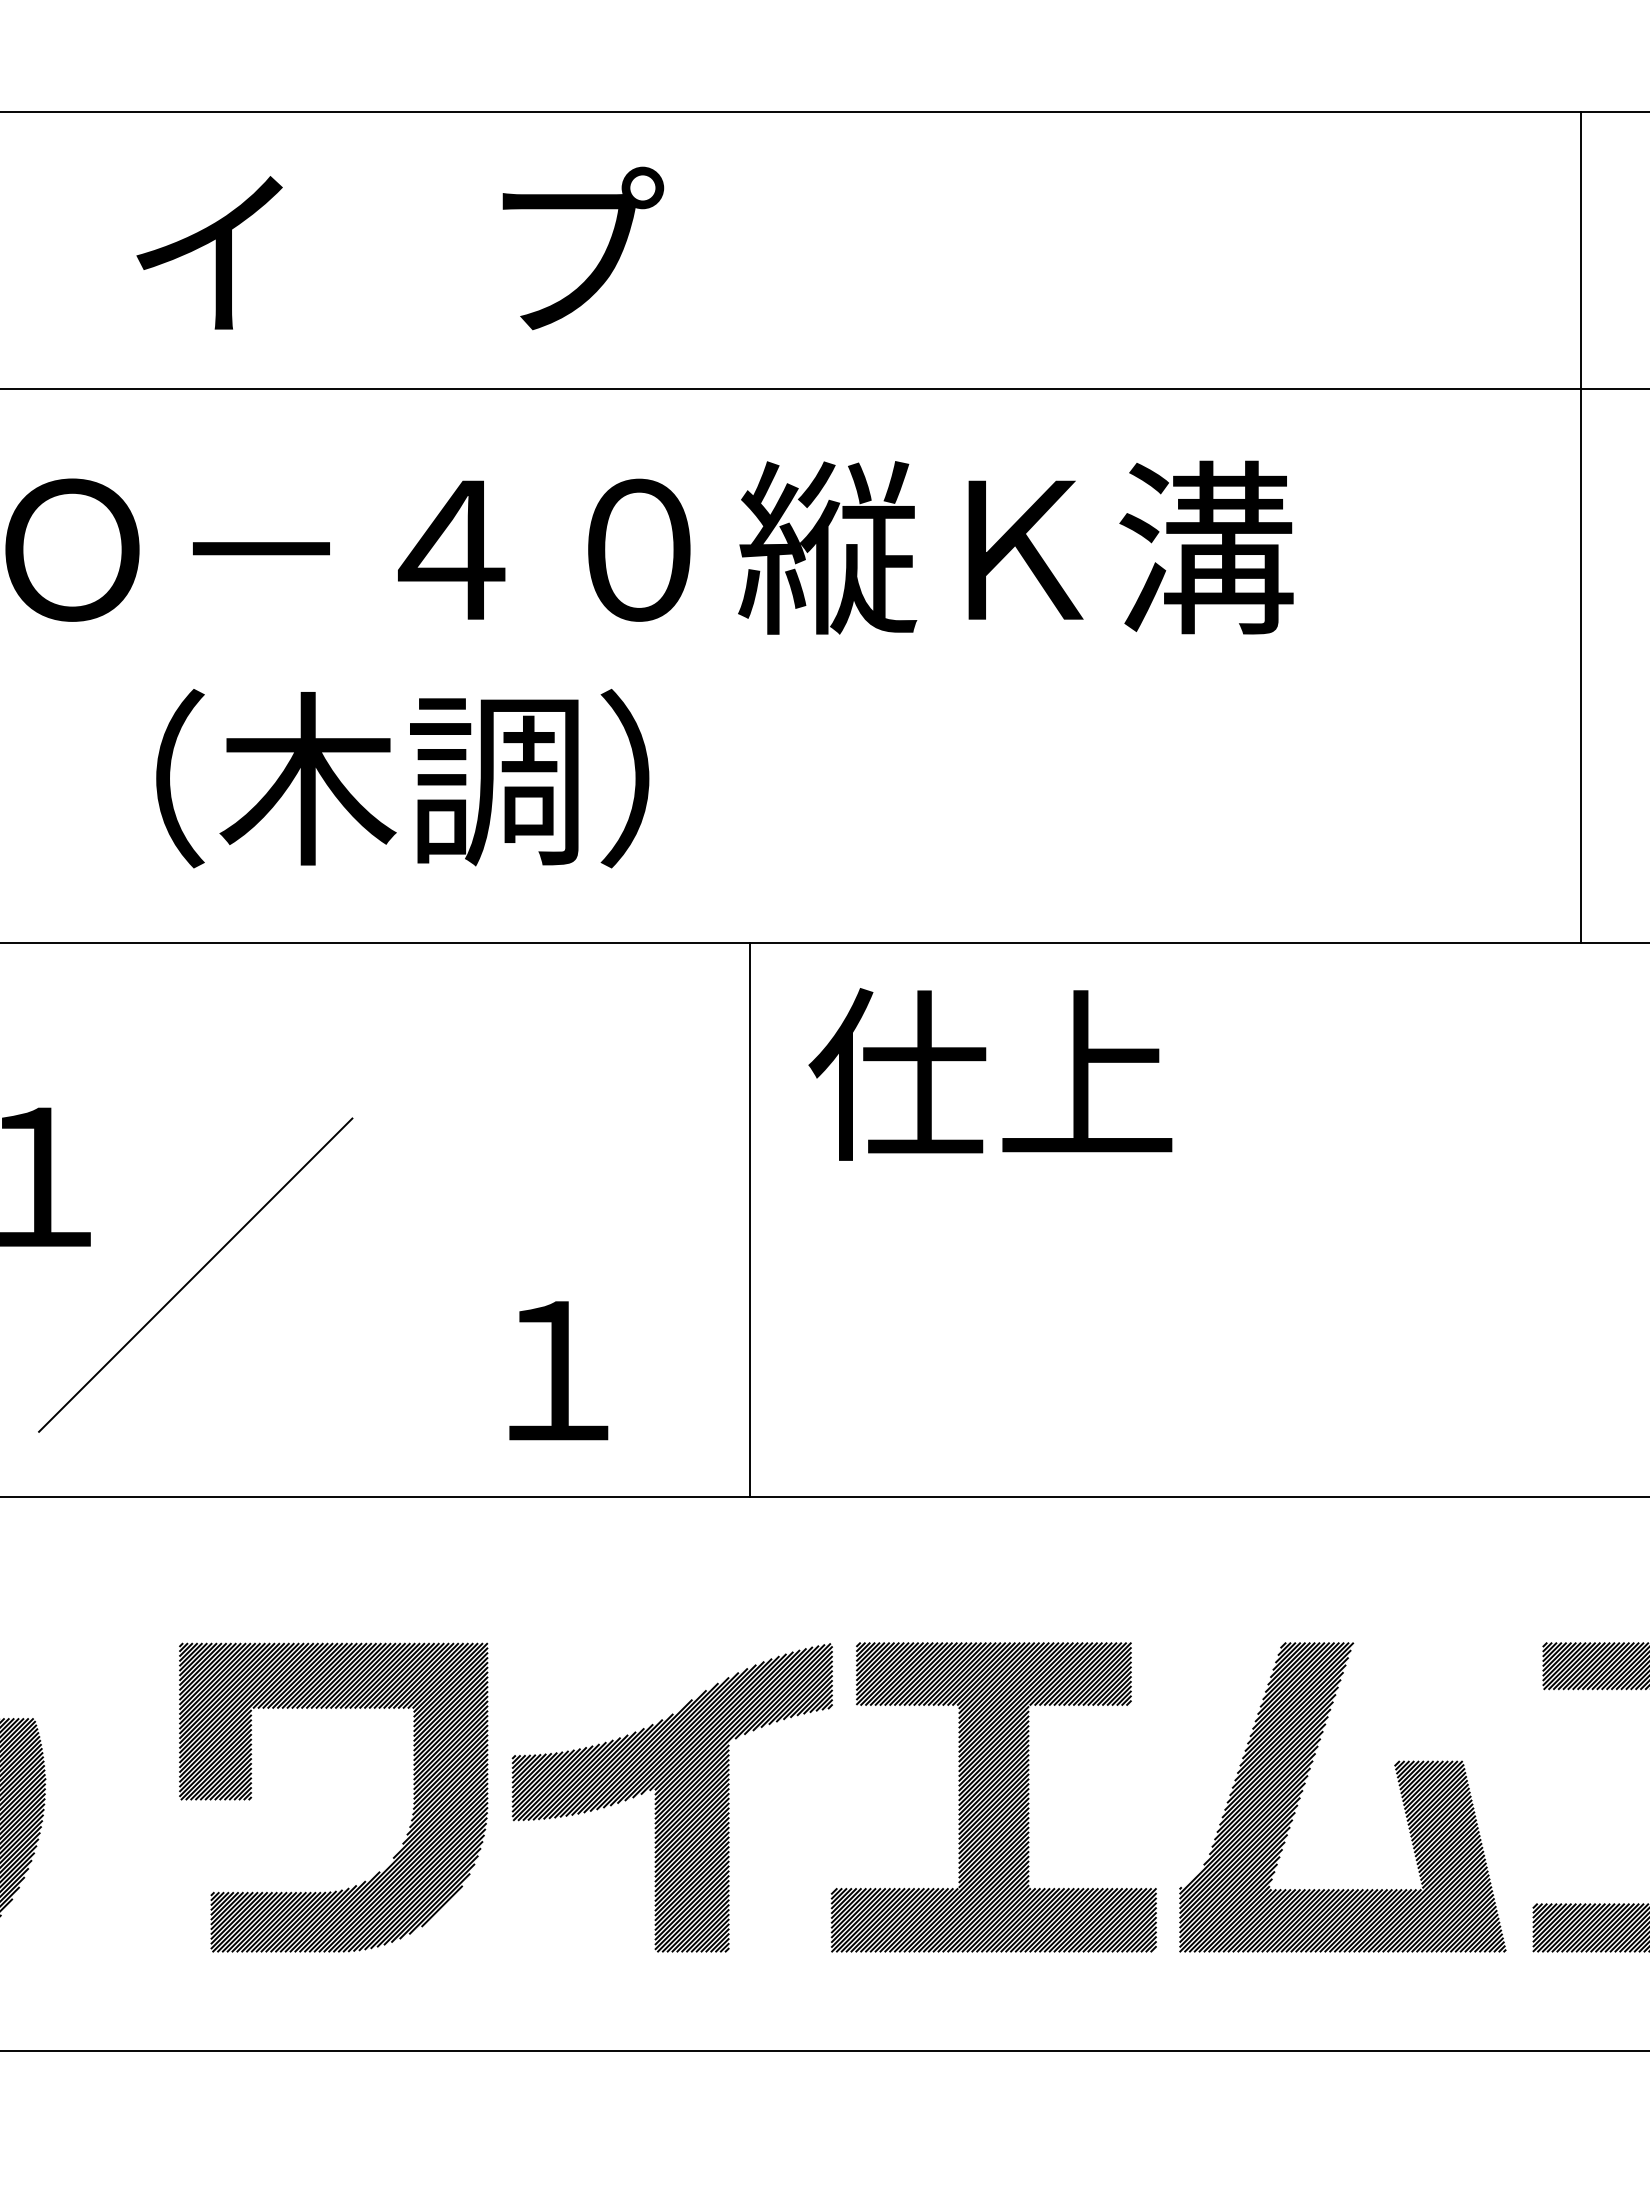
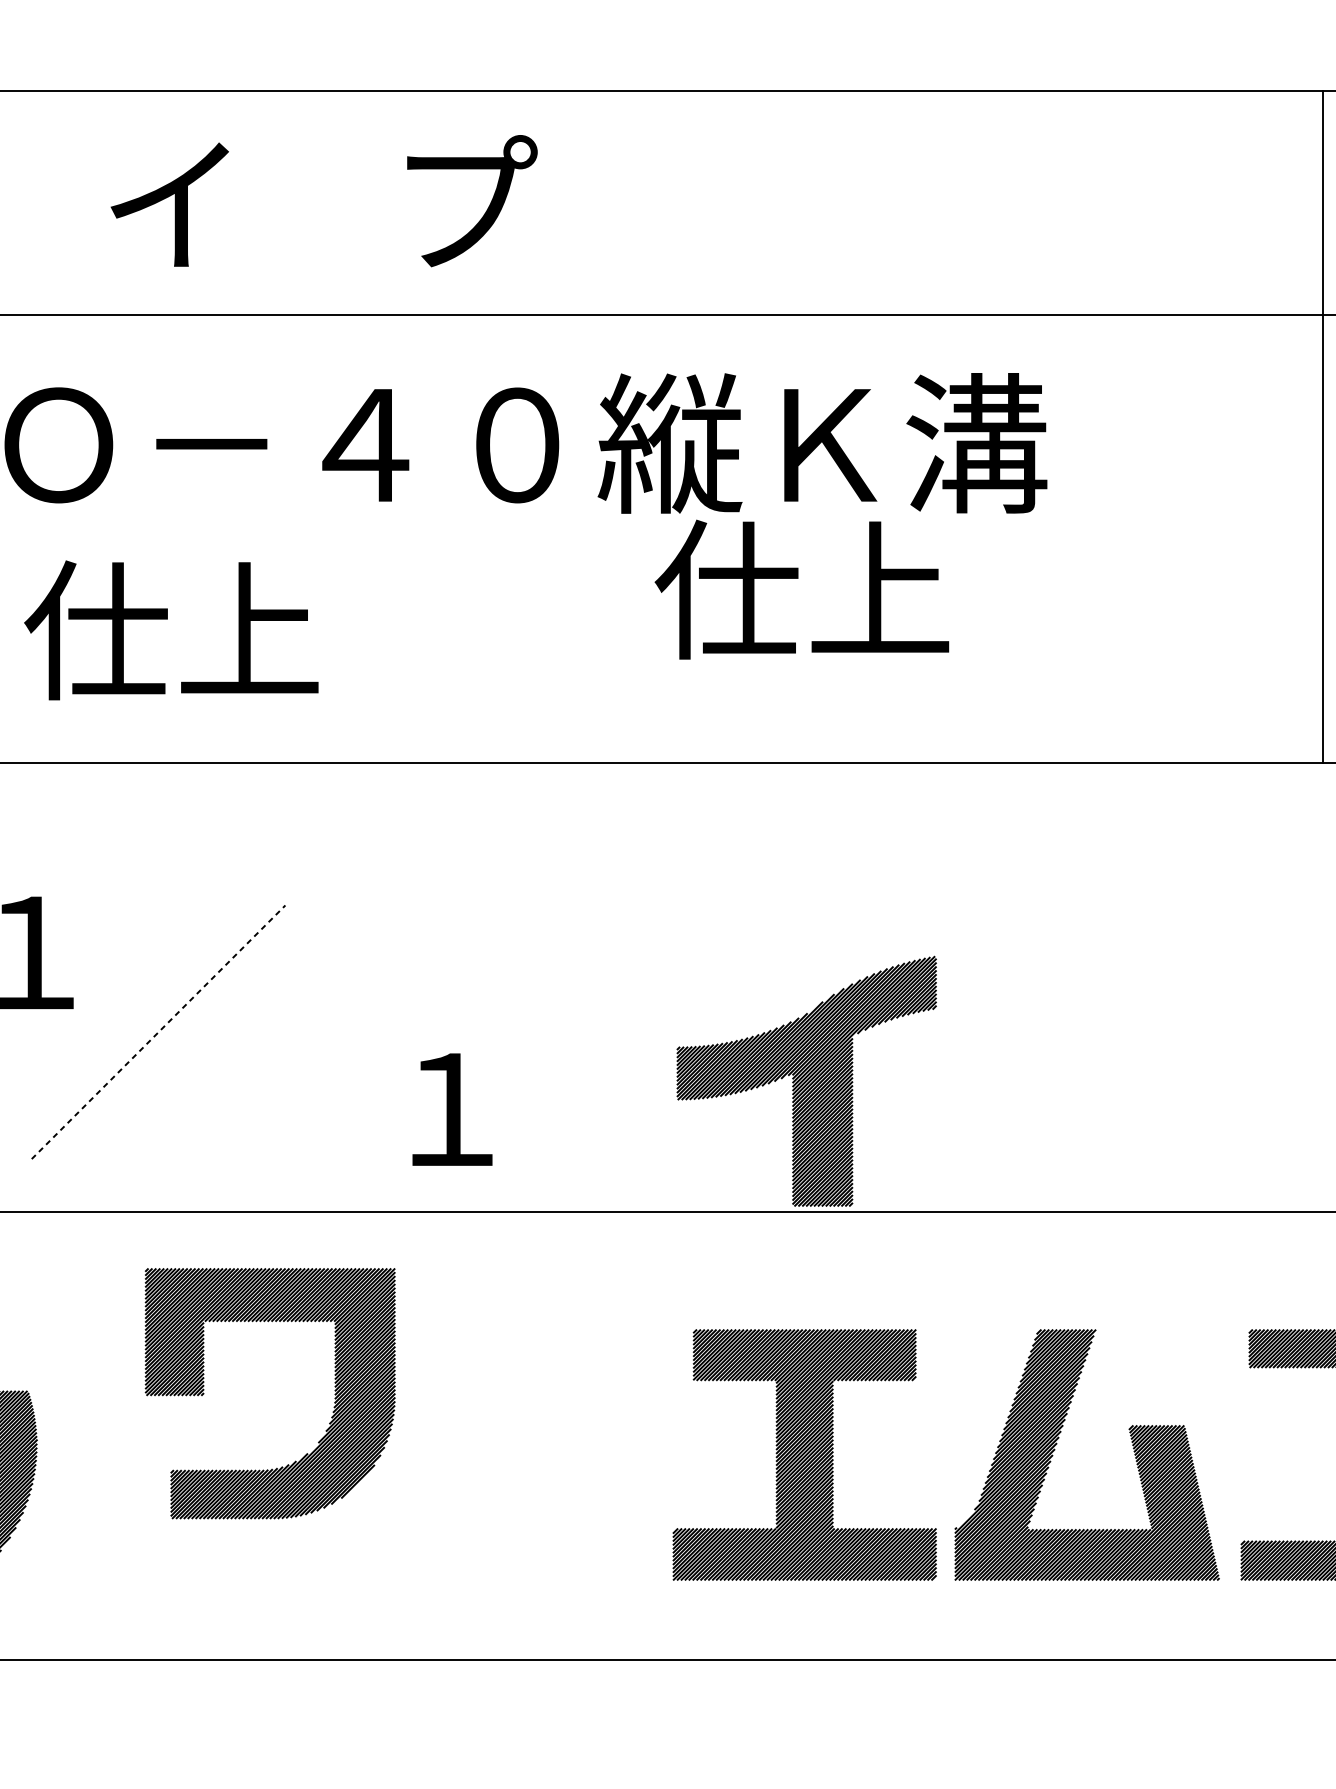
line: (1580, 526) -> (1323, 426), moved
text: (339, 778) -> (274, 630), （木調） -> 仕上
text: (990, 1074) -> (801, 589), moved
line: (749, 1219) -> (606, 987), removed
line: (195, 1275) -> (158, 1032), solid -> dashed
part: (671, 1797) -> (806, 1081), moved
part: (412, 1808) -> (334, 1402), moved

